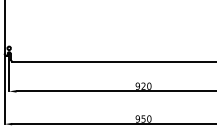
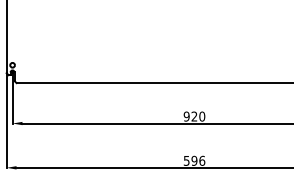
text: (143, 118) -> (194, 160), 950 -> 596

